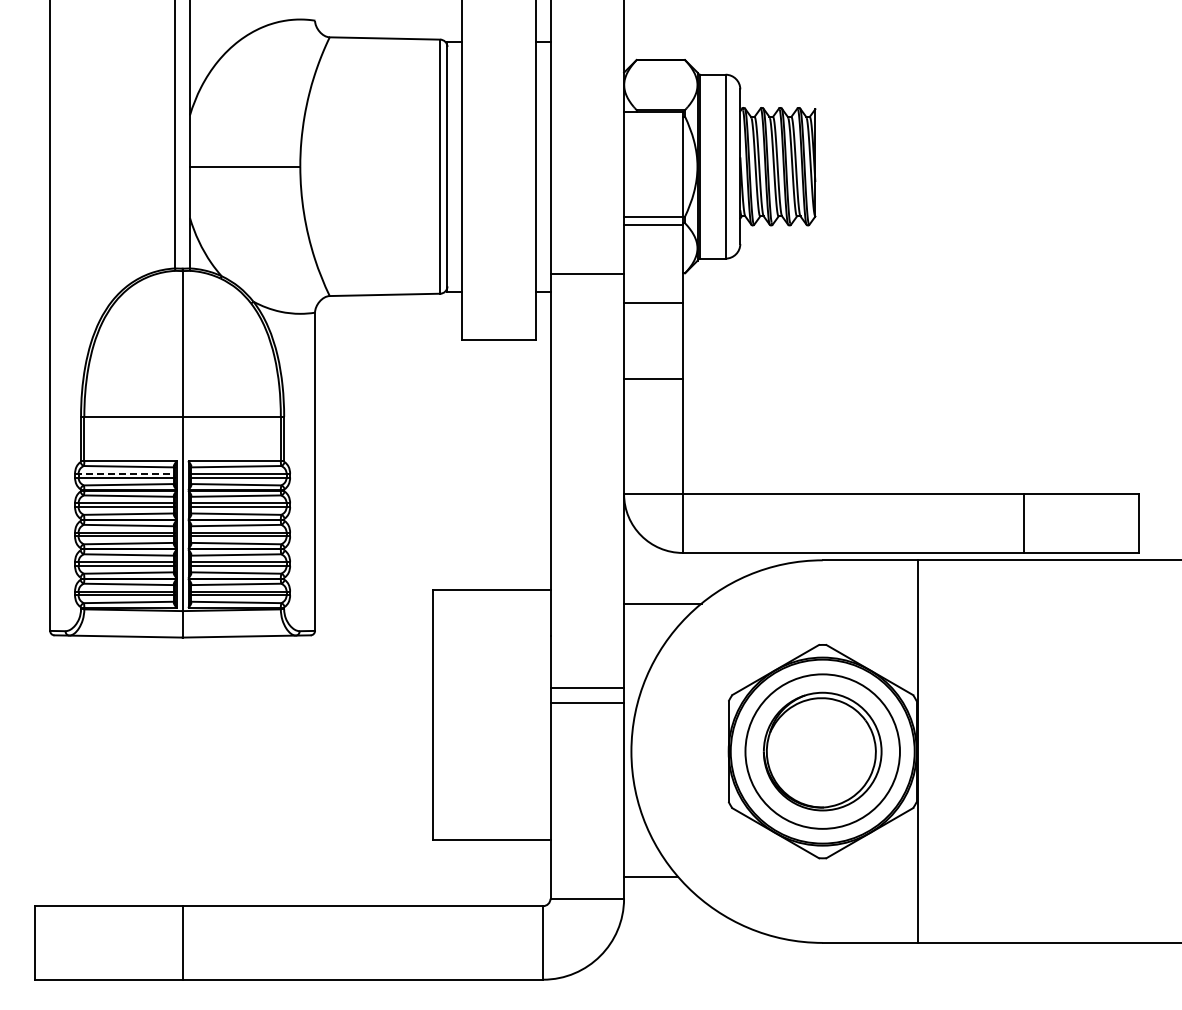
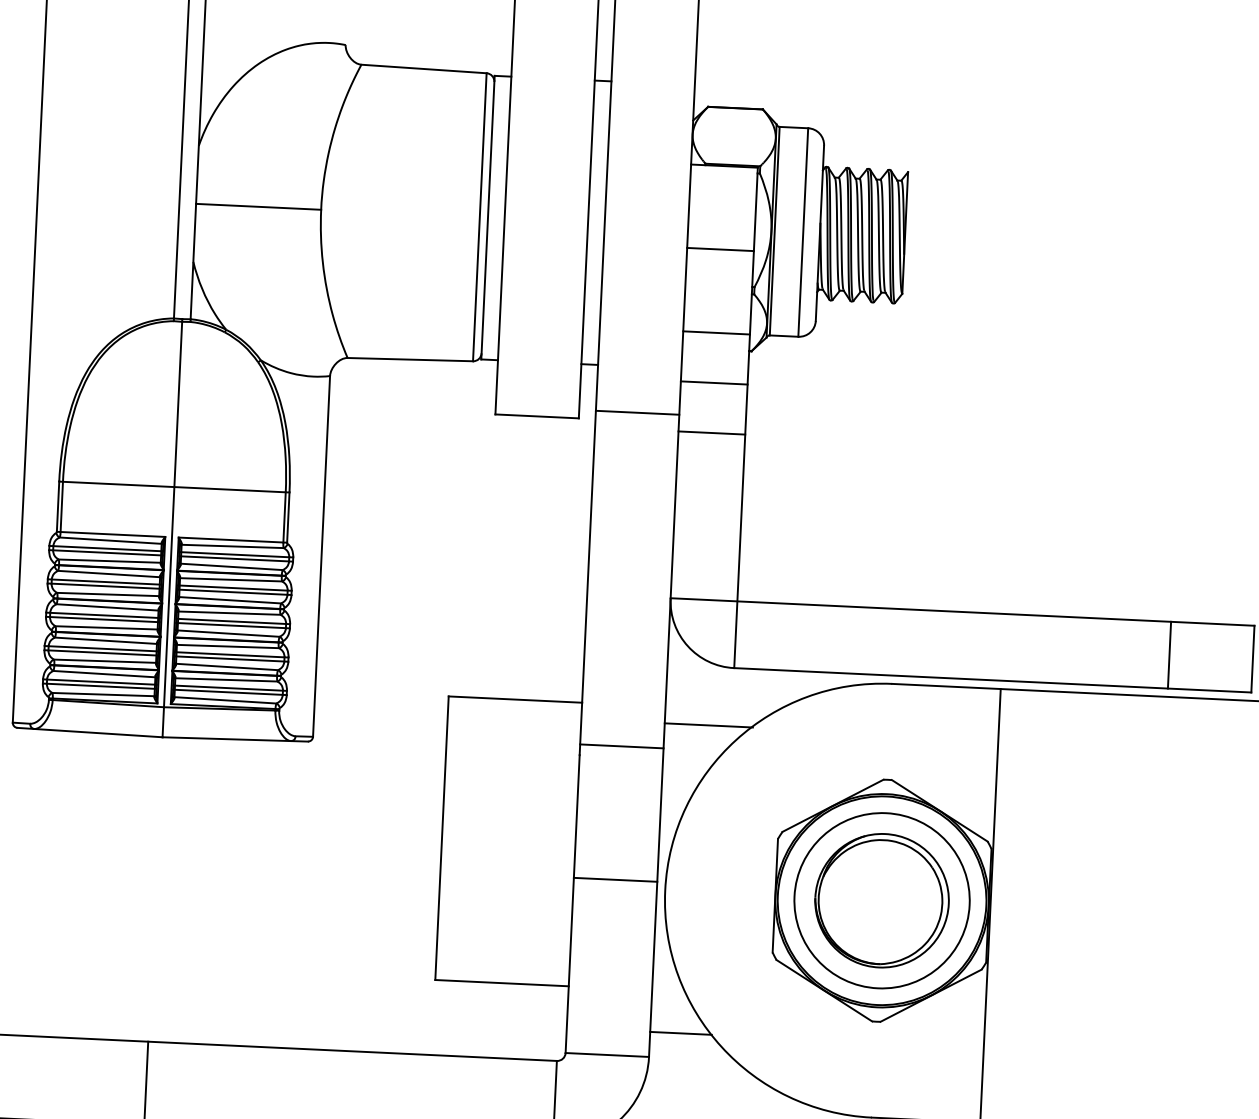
line: (653, 217) -> (720, 249), moved
line: (653, 224) -> (716, 332), moved
line: (587, 274) -> (637, 413), moved
line: (653, 378) -> (711, 432), moved
line: (125, 473) -> (106, 548), dashed -> solid
line: (1023, 523) -> (1169, 655), moved
line: (587, 687) -> (622, 746), moved
line: (587, 703) -> (615, 880), moved

